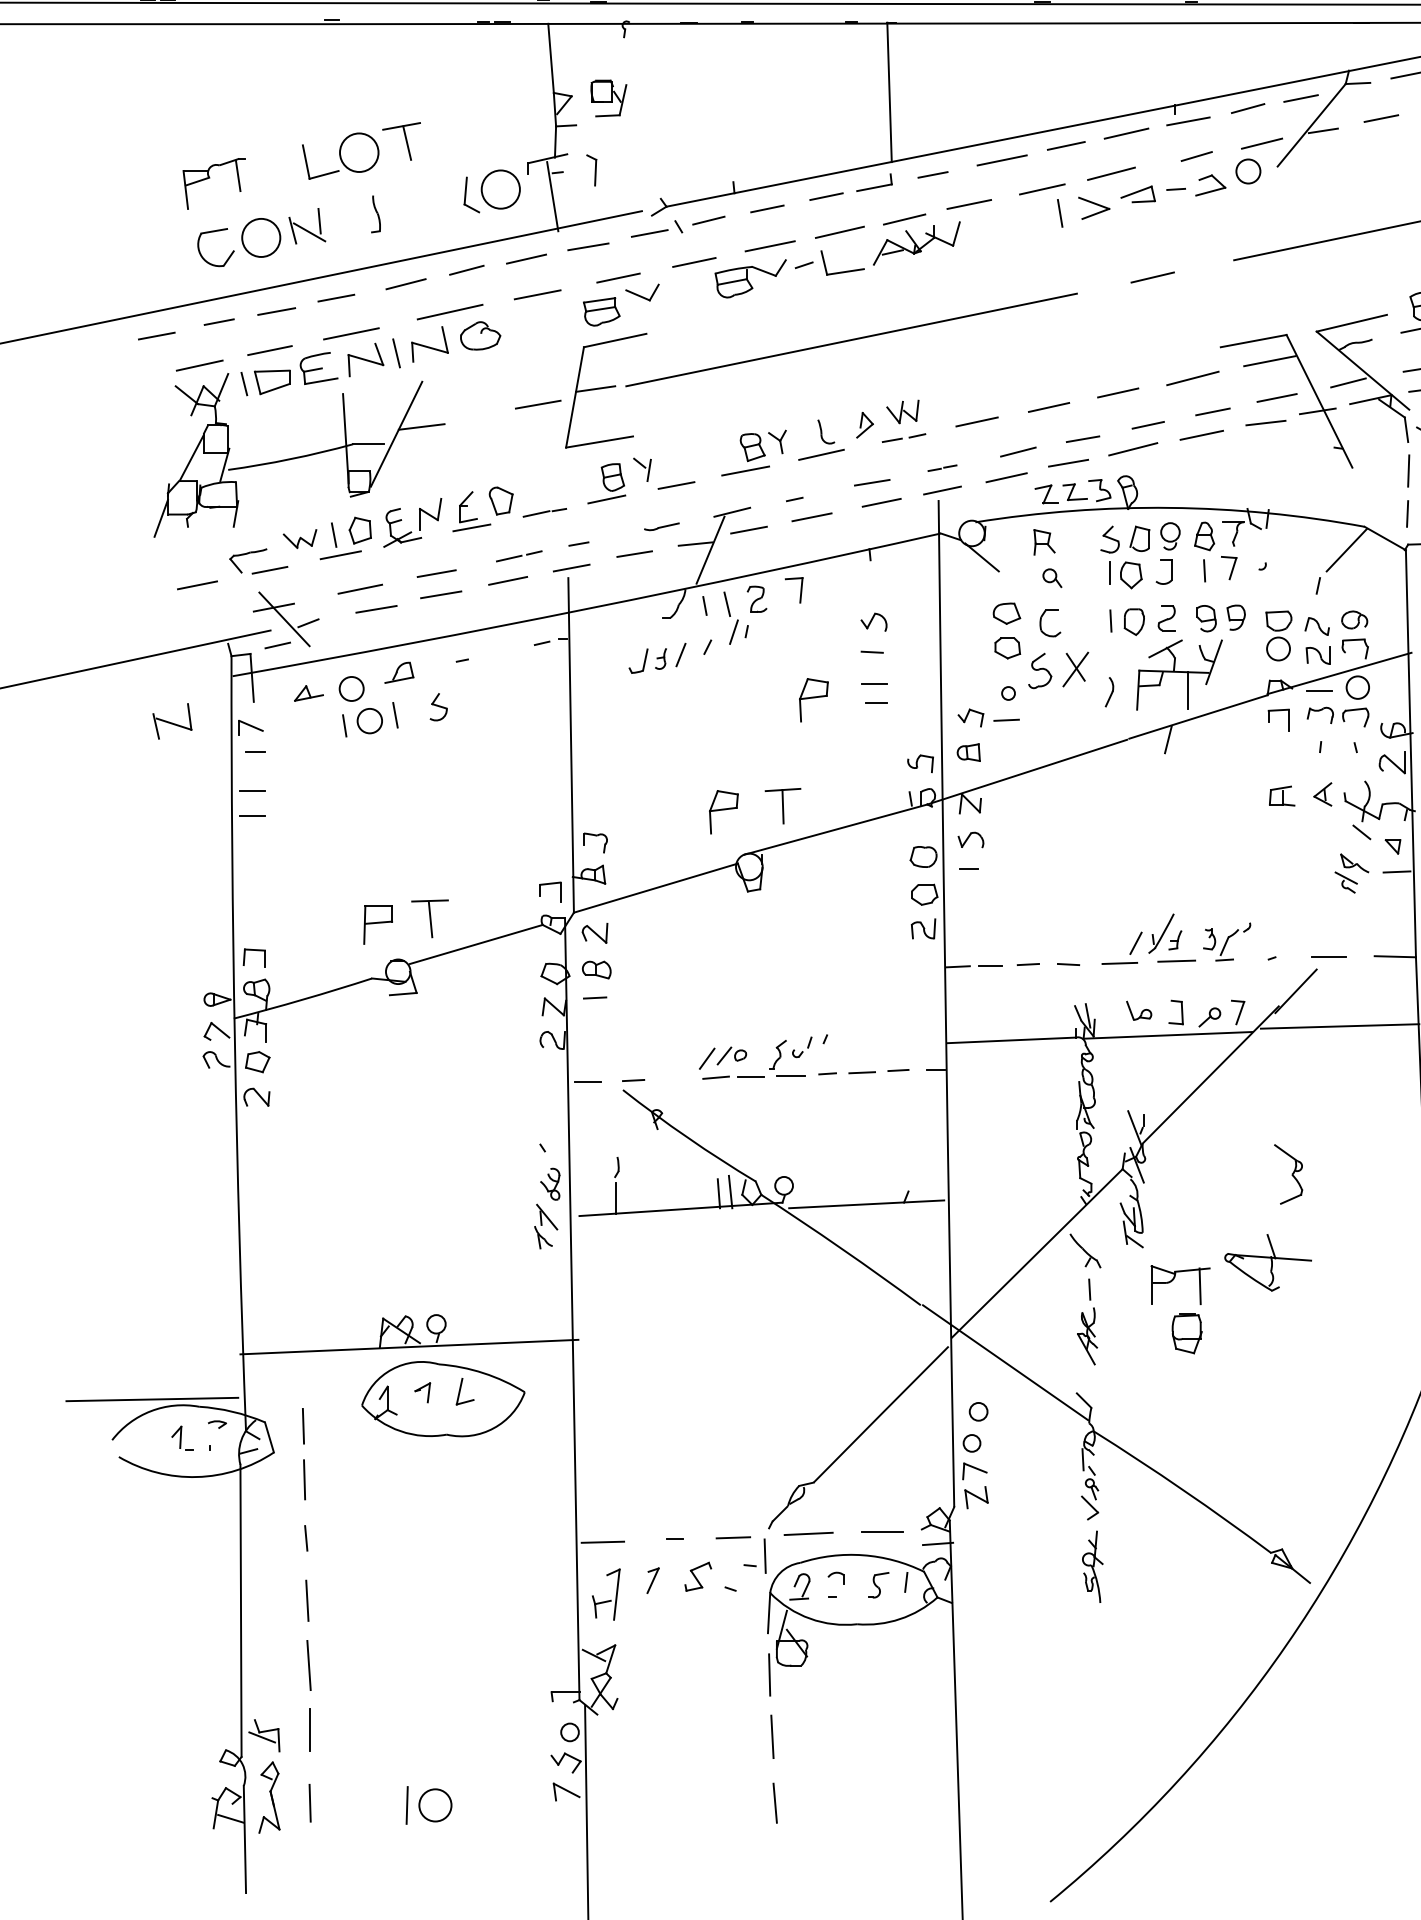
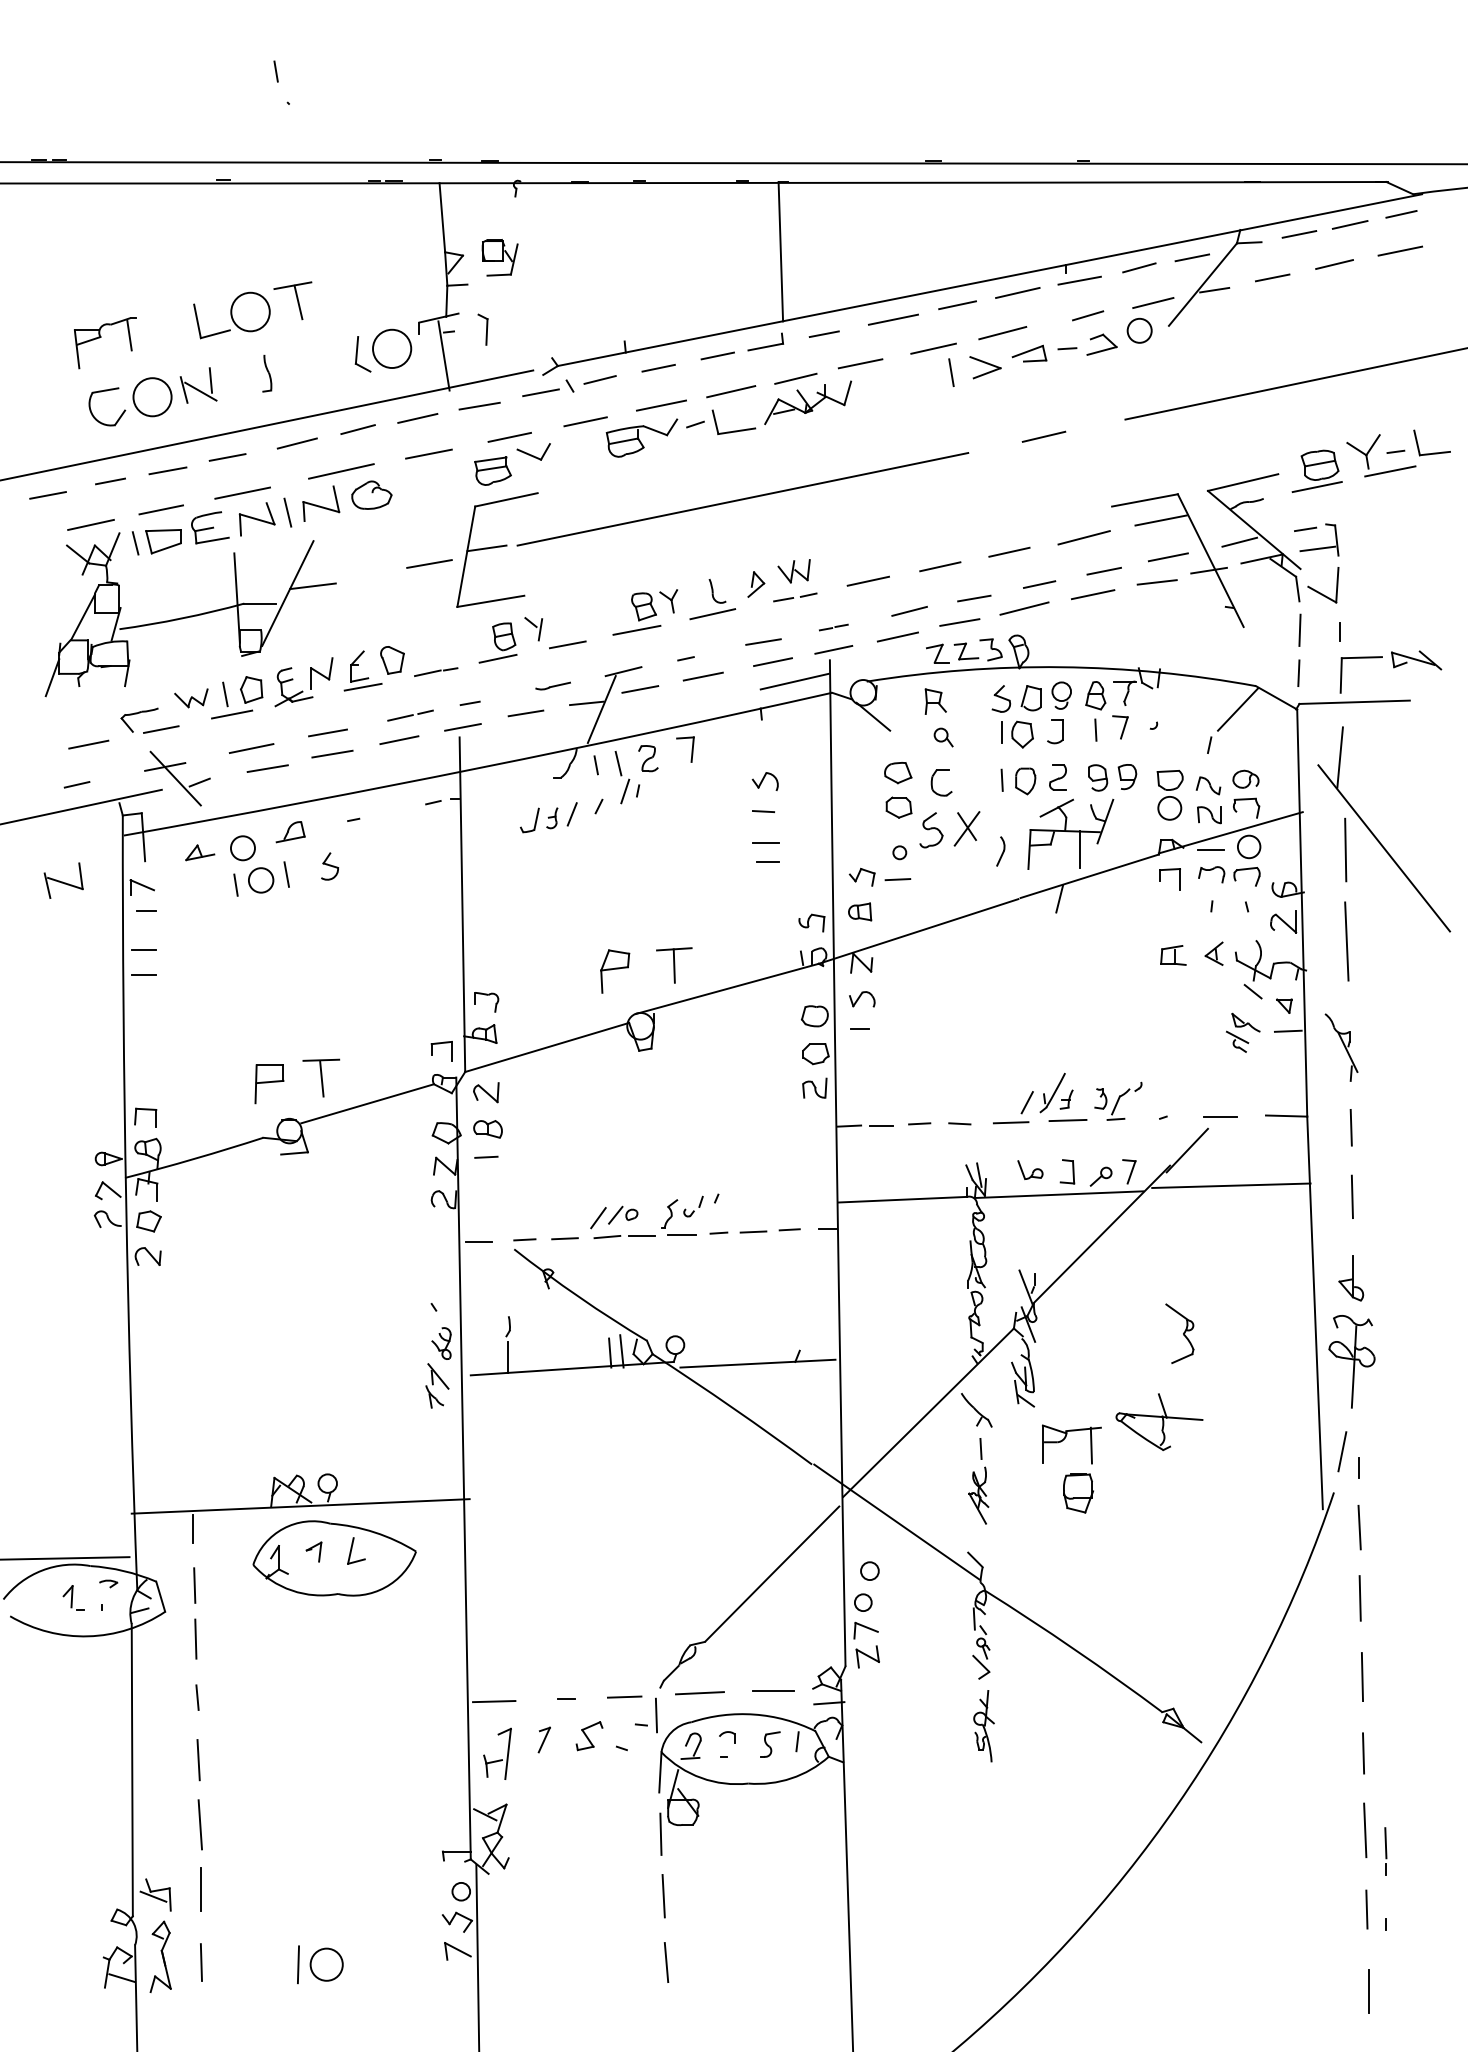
line: (903, 522) -> (794, 681), added
line: (277, 645) -> (76, 784), moved
part: (814, 700) -> (705, 859), removed
line: (673, 1079) -> (564, 1238), added
line: (302, 1369) -> (193, 1528), added

